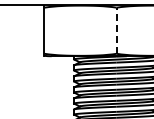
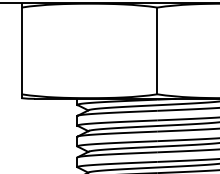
line: (116, 30) -> (157, 50), dashed -> solid

